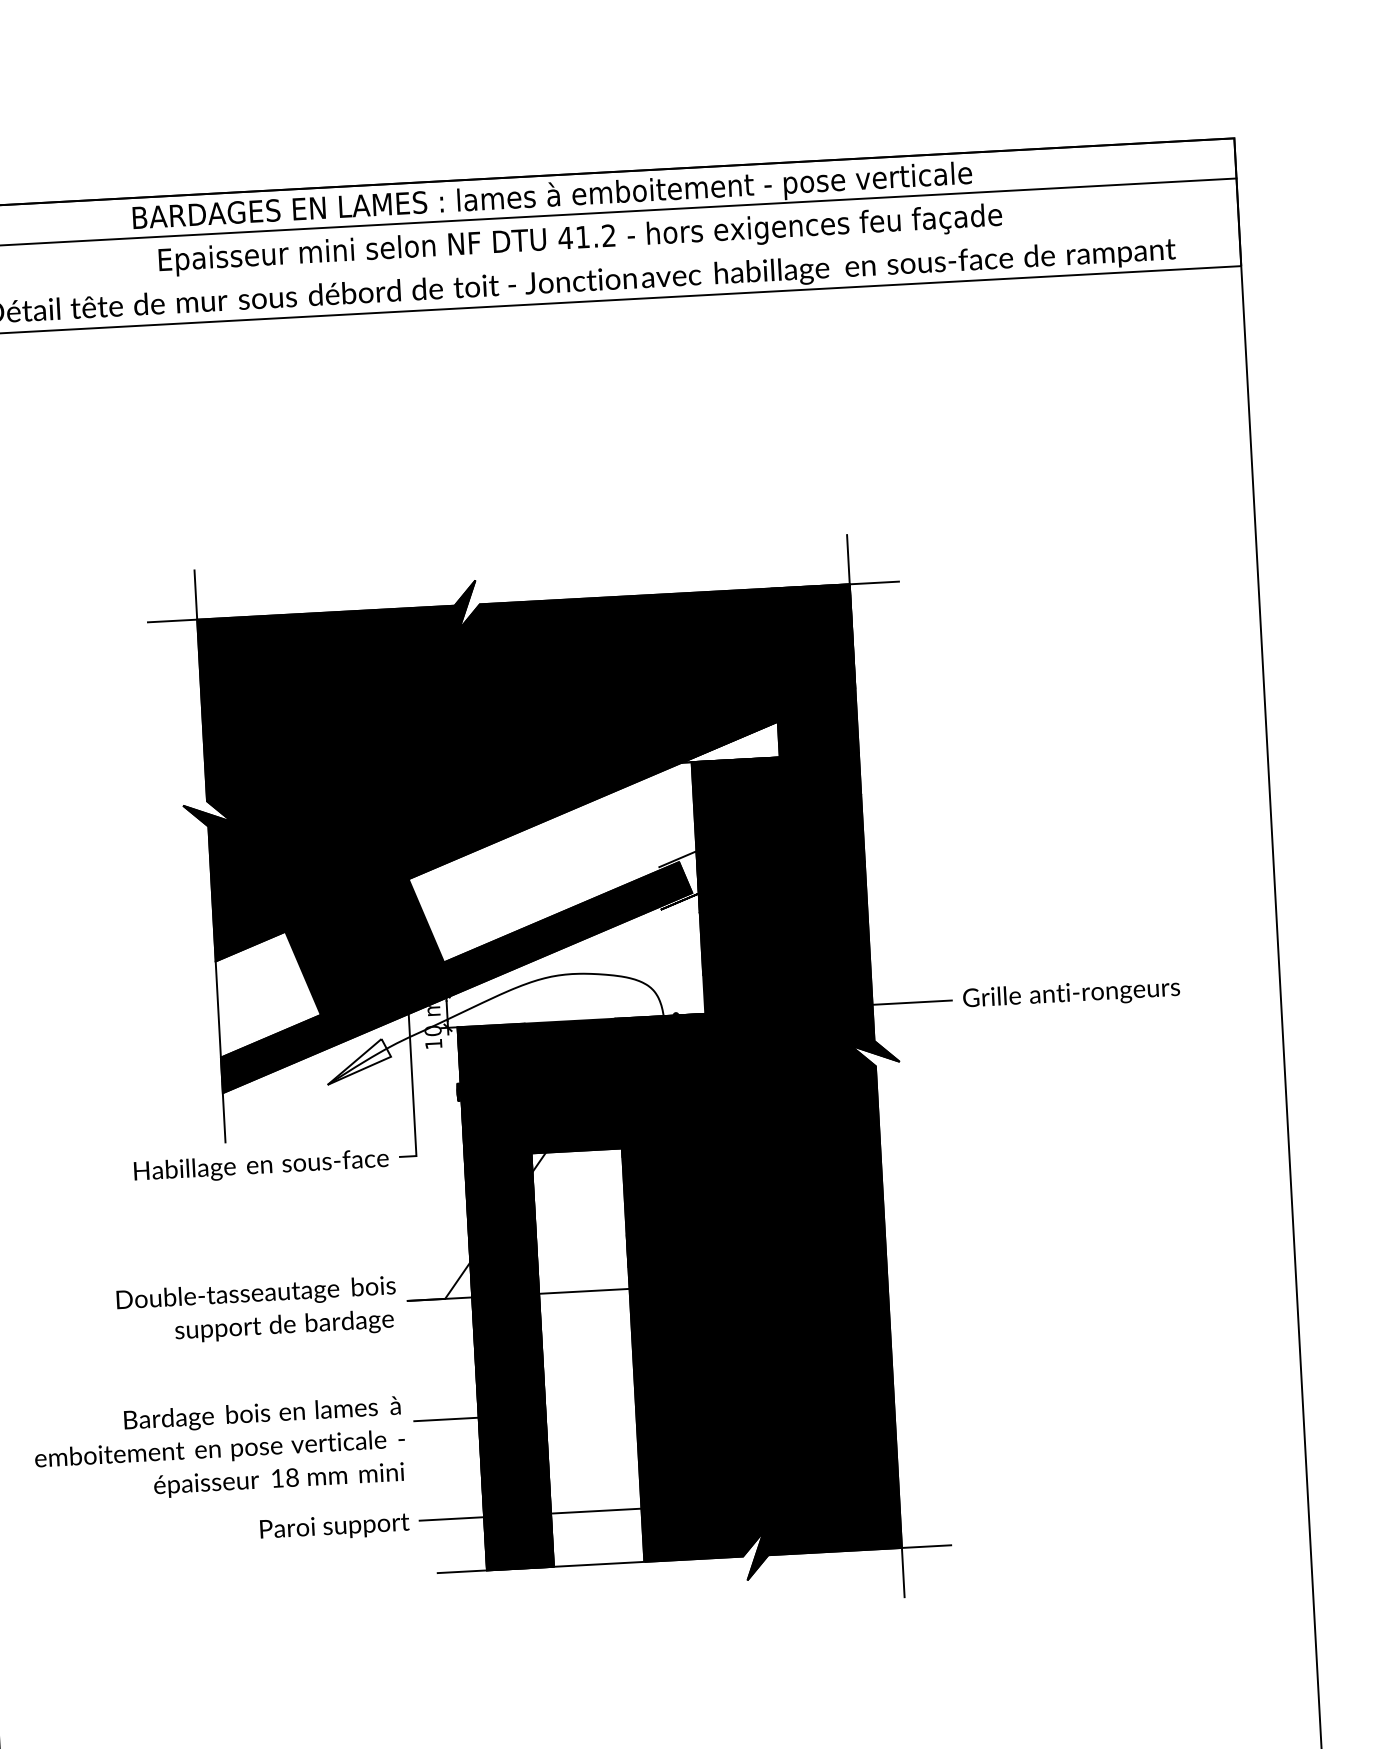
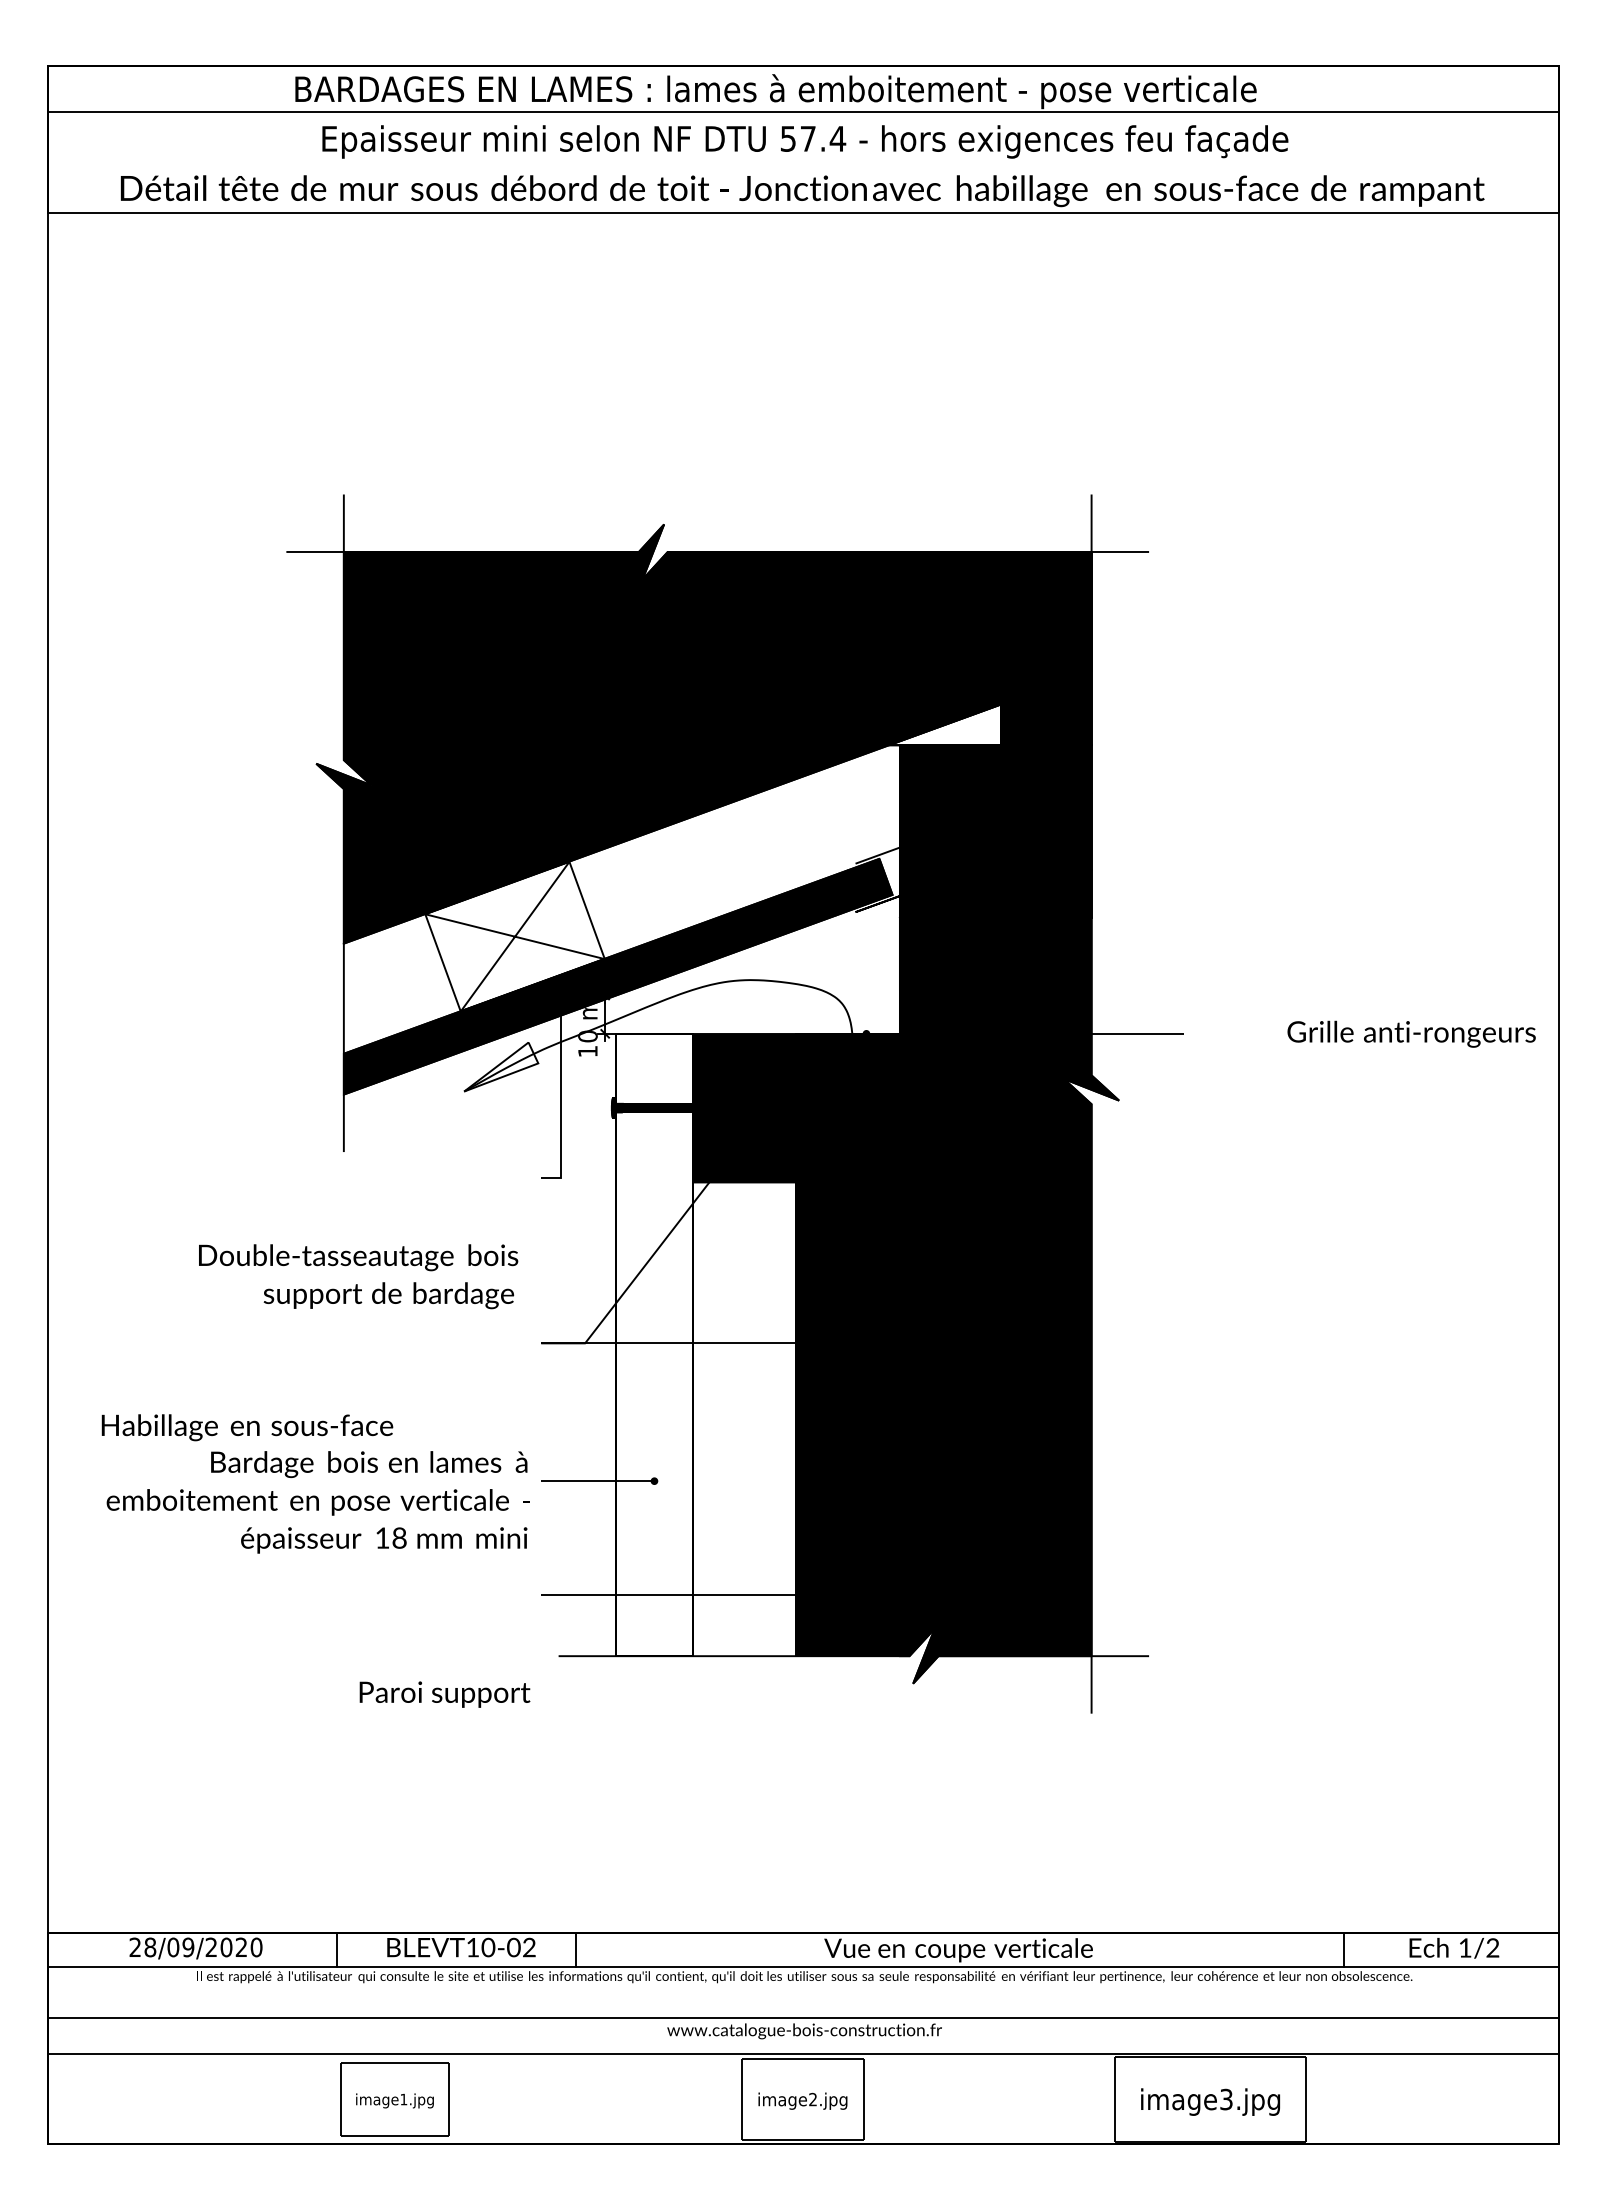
text: (587, 236) -> (813, 138), 41.2 -> 57.4
fill: (364, 947) -> (514, 936), removed
text: (1071, 993) -> (1411, 1033), moved
text: (261, 1166) -> (247, 1427), moved
fill: (505, 1296) -> (654, 1344), removed
text: (257, 1310) -> (358, 1276), moved
text: (334, 1527) -> (444, 1694), moved

